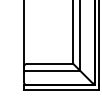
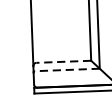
line: (49, 64) -> (63, 62), solid -> dashed
line: (52, 71) -> (66, 70), solid -> dashed

